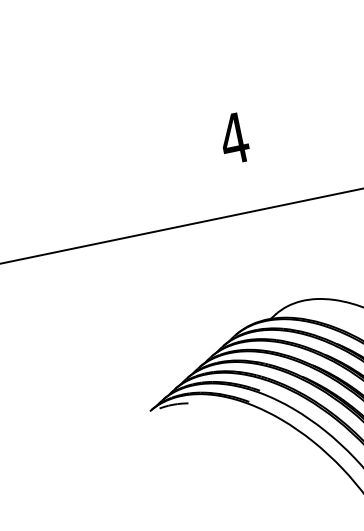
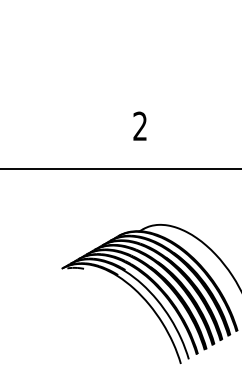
text: (232, 137) -> (139, 125), 4 -> 2

